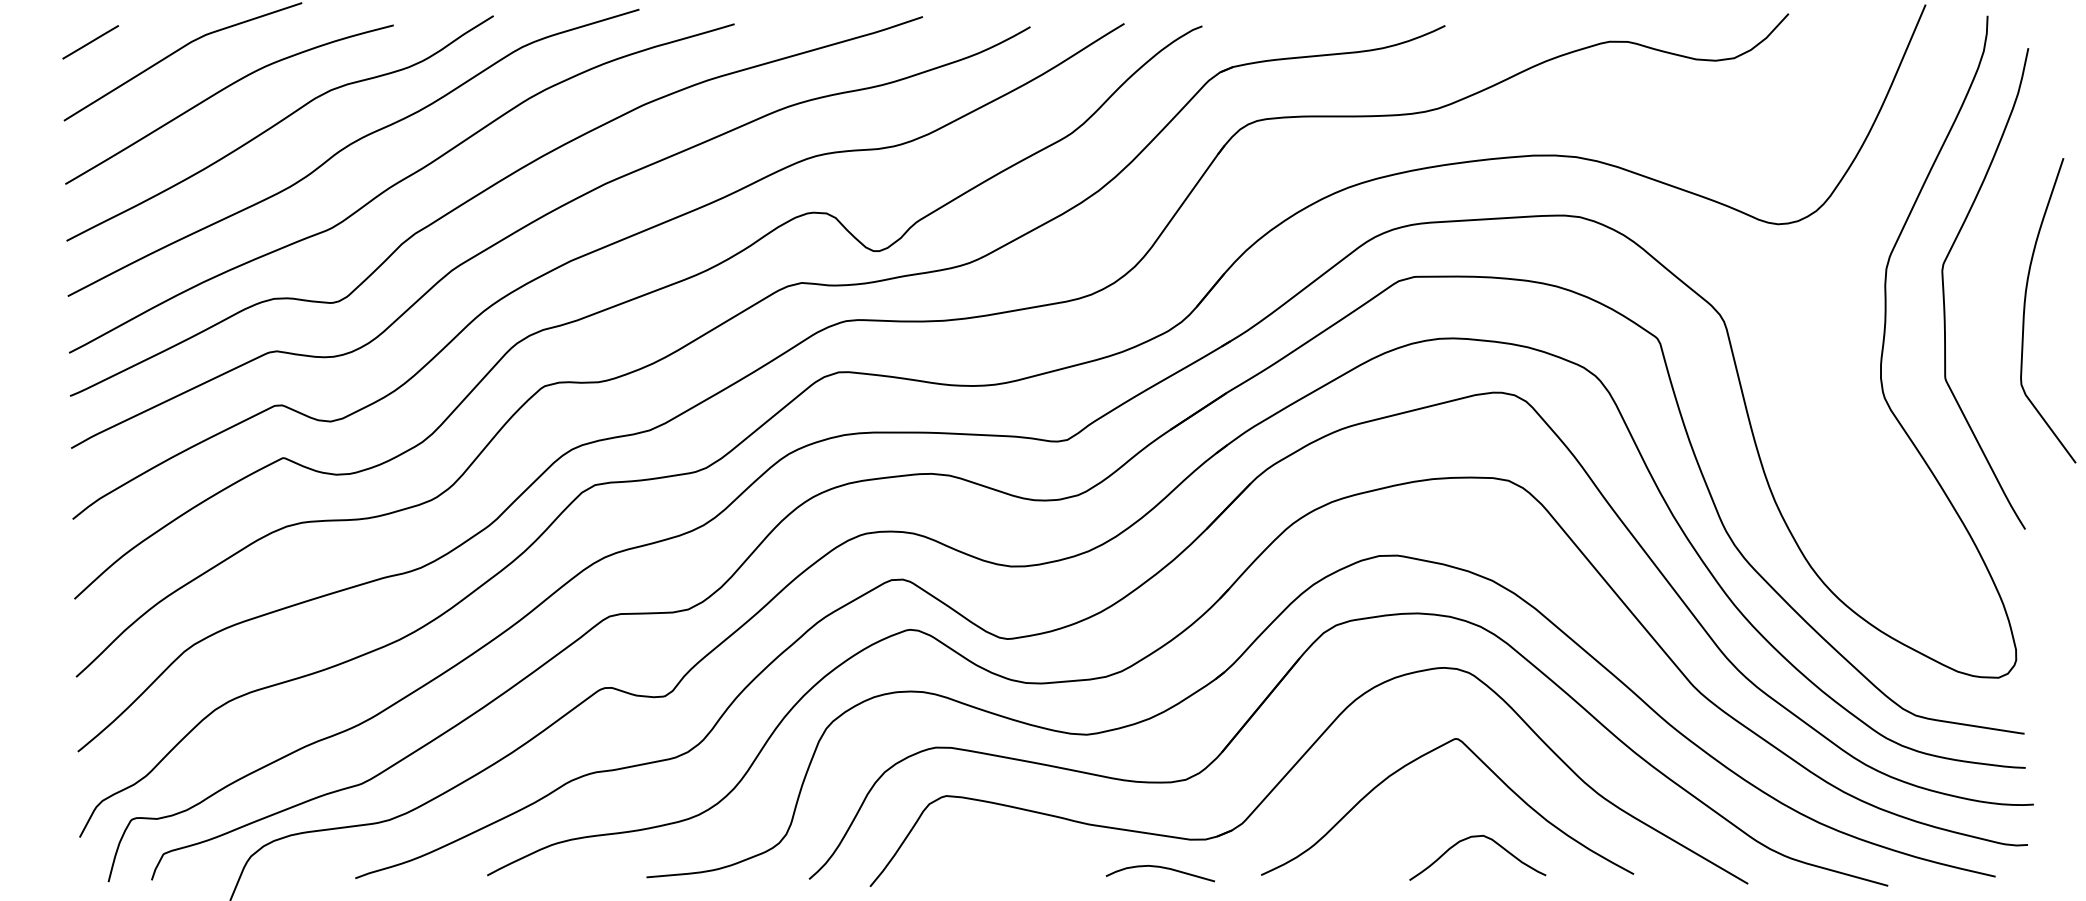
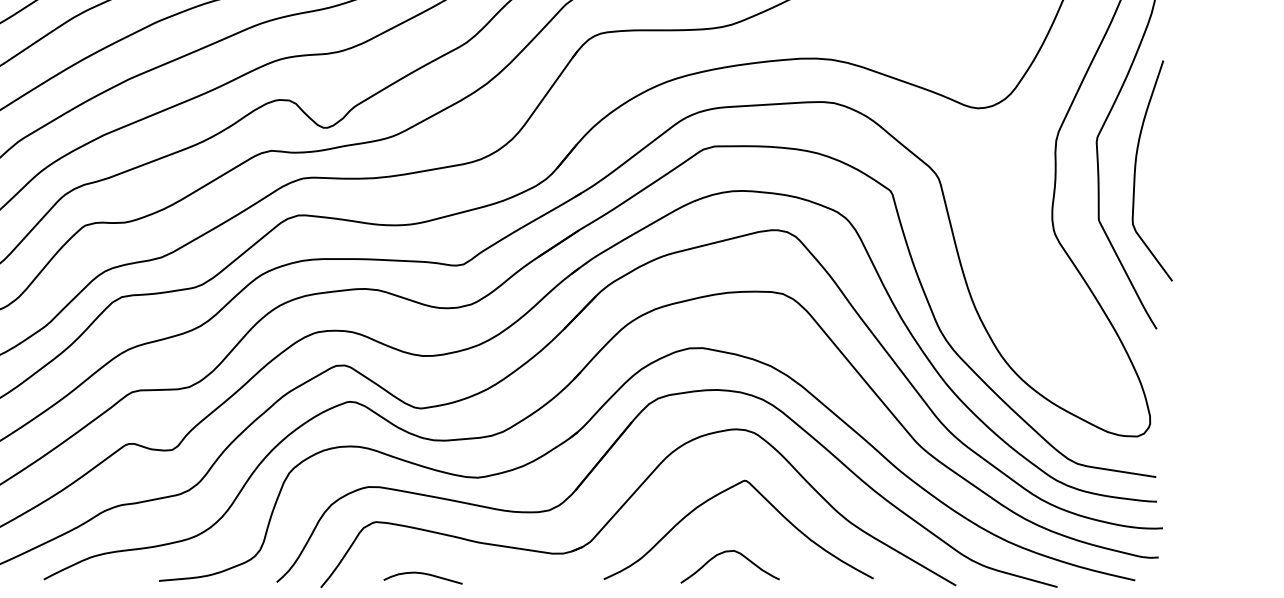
curve: (2025, 310) -> (1135, 170), moved
curve: (1477, 837) -> (729, 552), moved
curve: (1161, 868) -> (423, 574), moved

